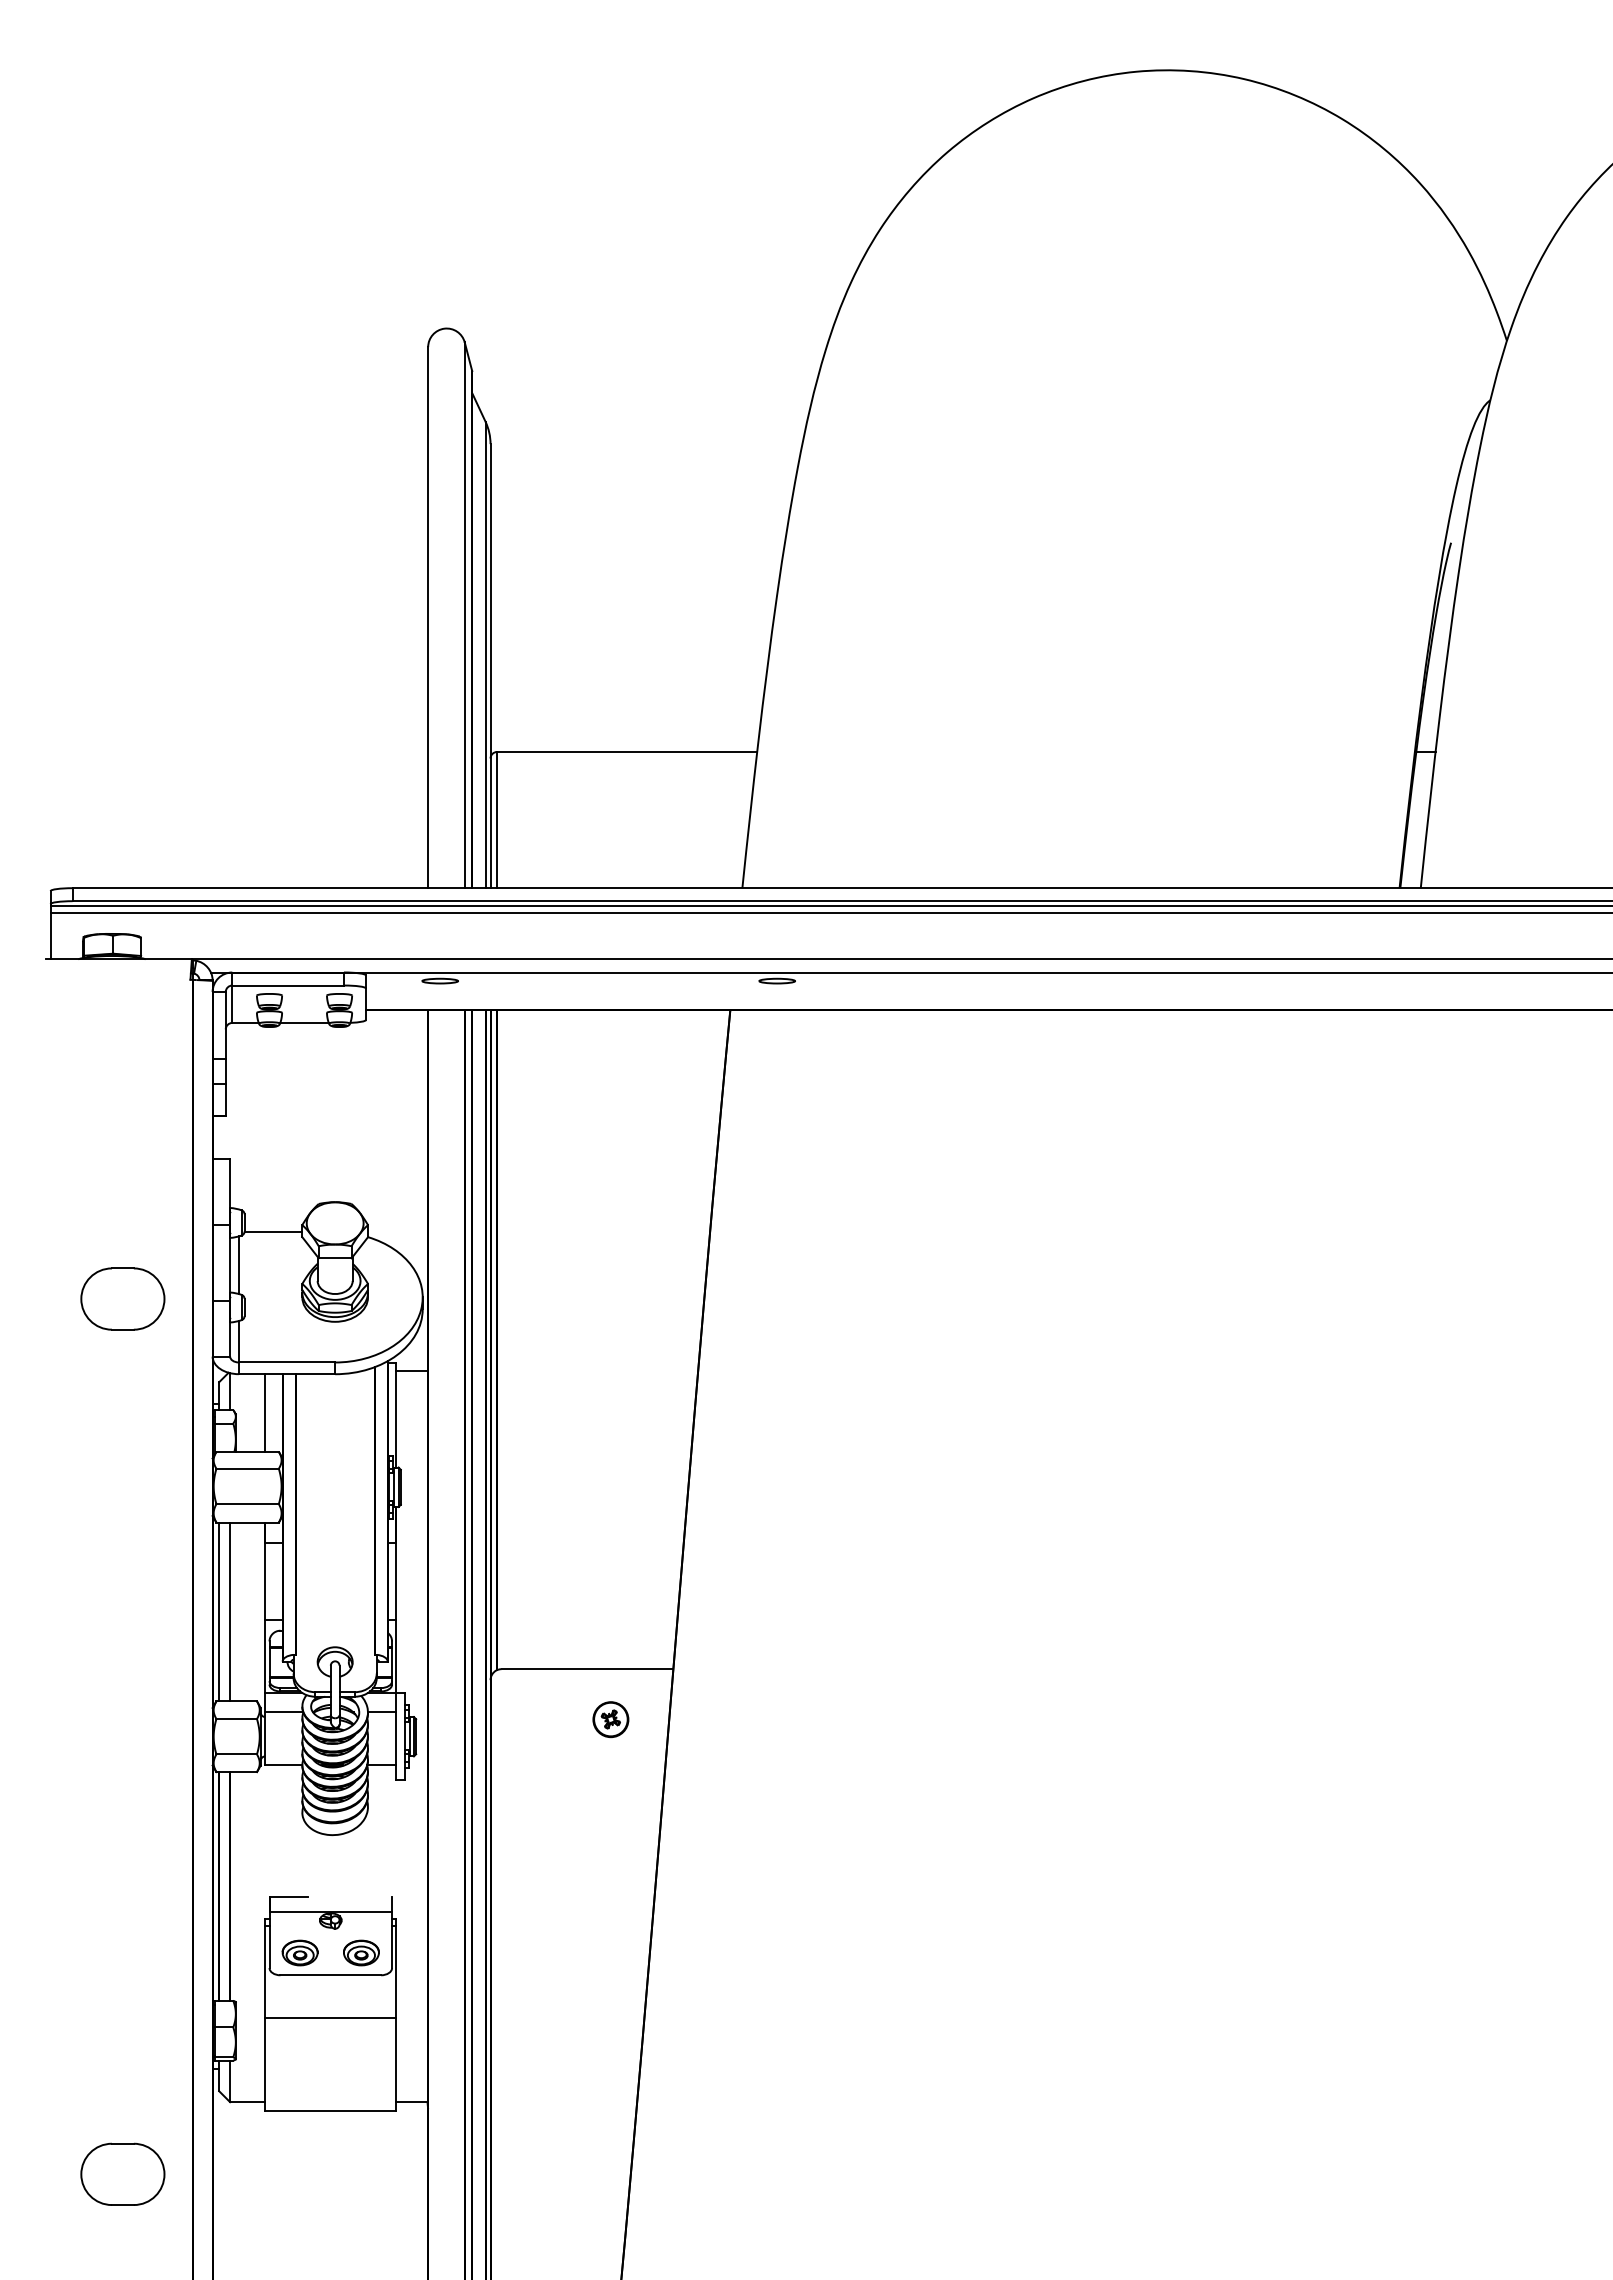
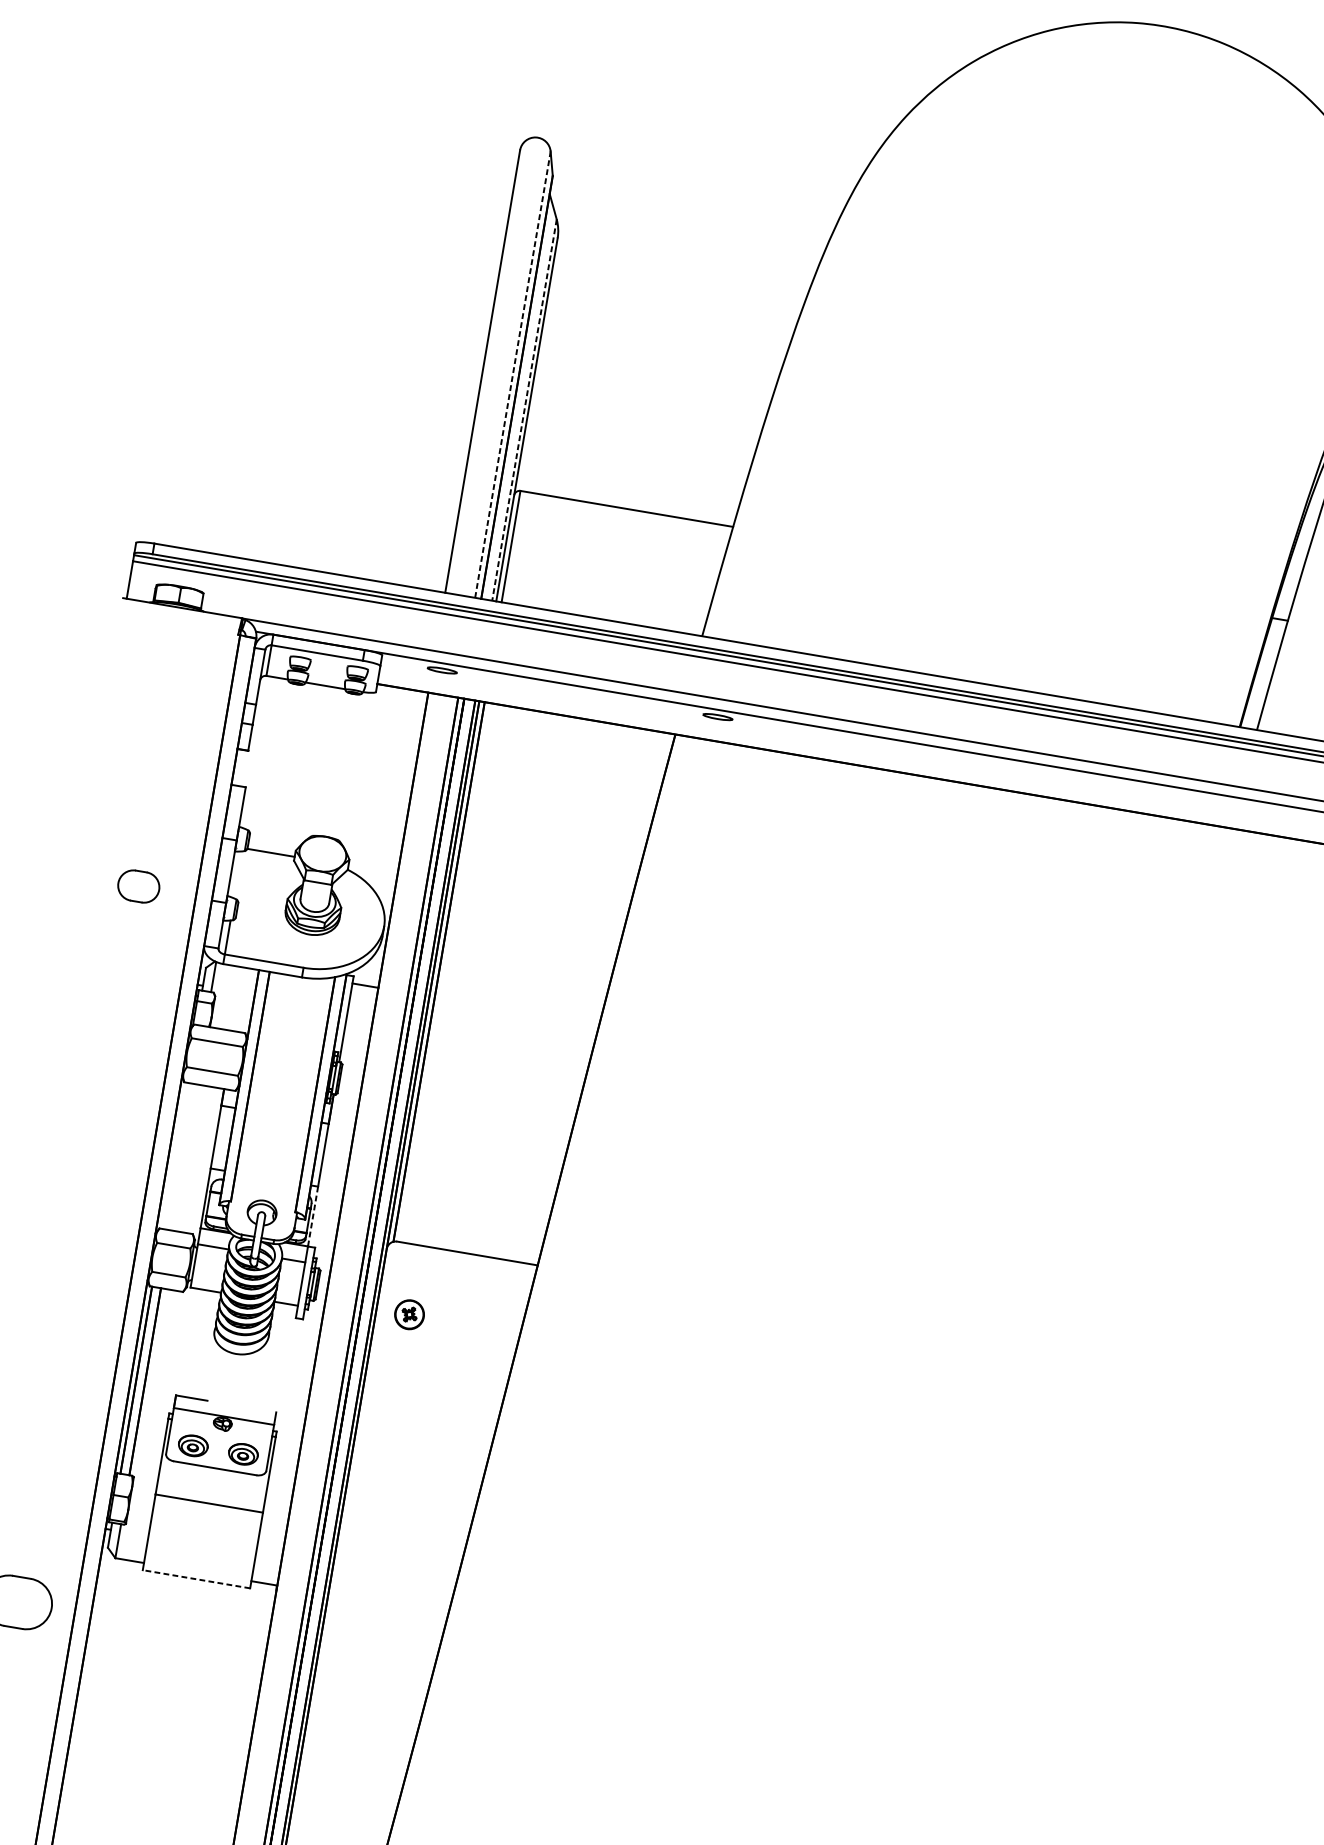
line: (464, 615) -> (512, 374), solid -> dashed
line: (485, 655) -> (524, 410), solid -> dashed
line: (238, 1265) -> (237, 875), removed
part: (122, 1298) -> (138, 886), size x0.6
line: (265, 1412) -> (239, 999), removed
line: (219, 1611) -> (174, 1155), removed
line: (230, 1611) -> (183, 1156), removed
line: (396, 1656) -> (313, 1216), solid -> dashed
part: (610, 1719) -> (409, 1314), moved
line: (330, 2110) -> (196, 1578), solid -> dashed

